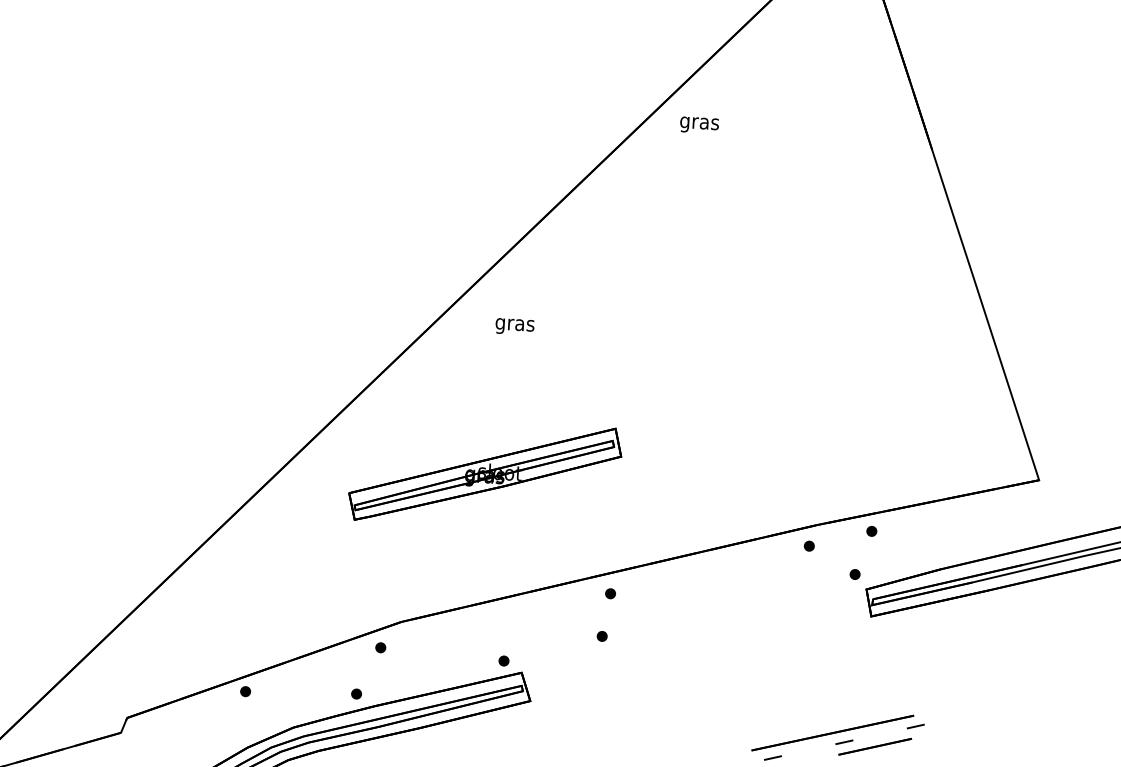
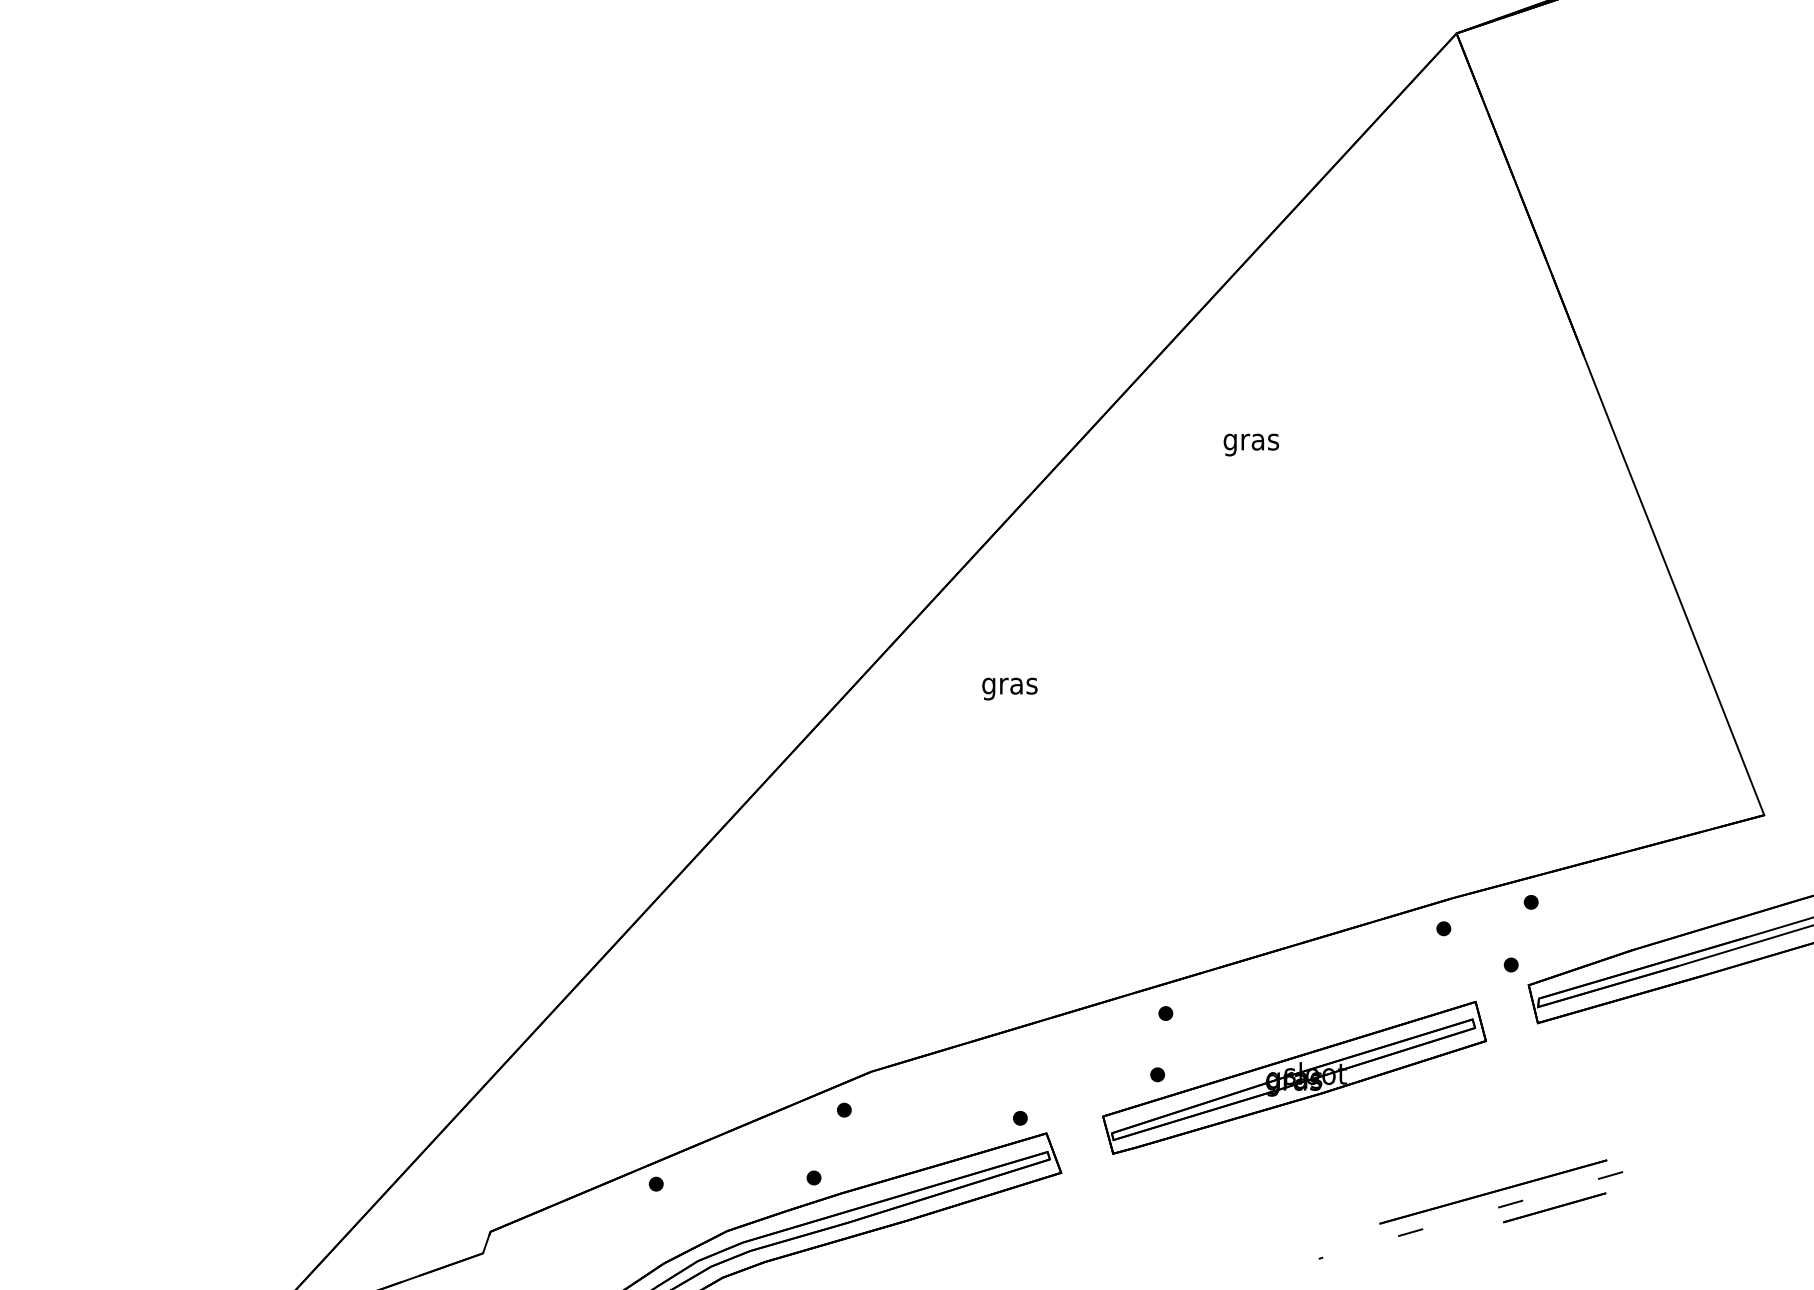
text: (699, 125) -> (1251, 444), moved
text: (514, 326) -> (1009, 688), moved
part: (485, 474) -> (1294, 1077), moved

